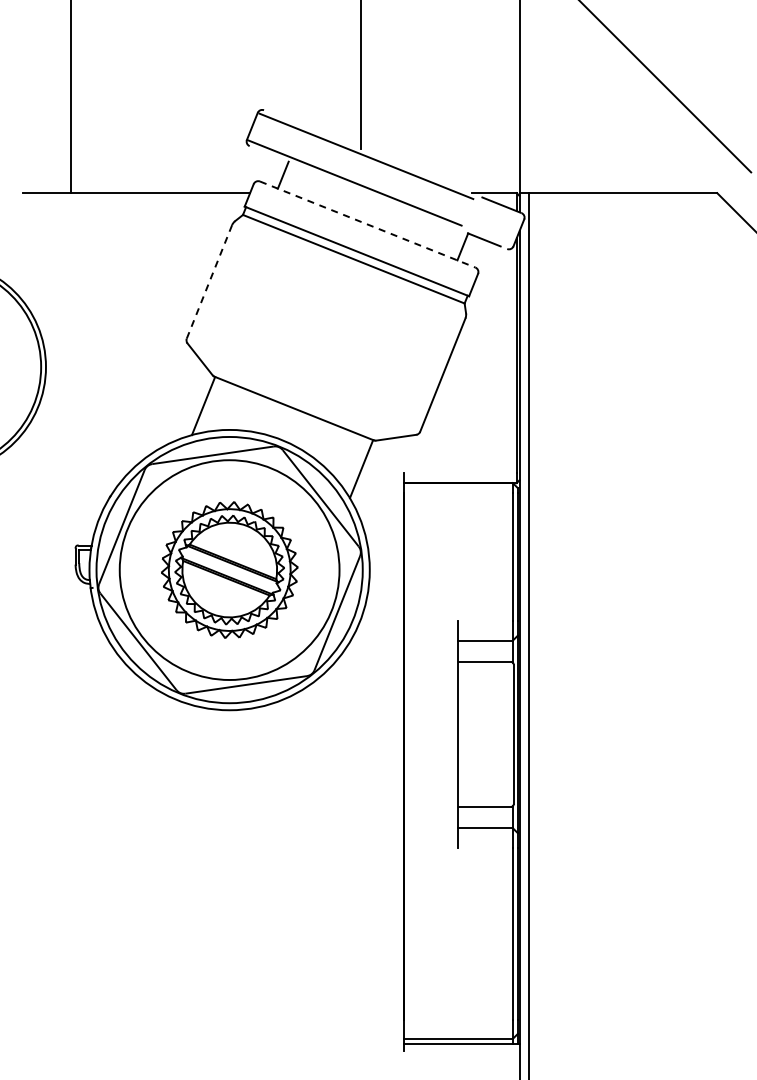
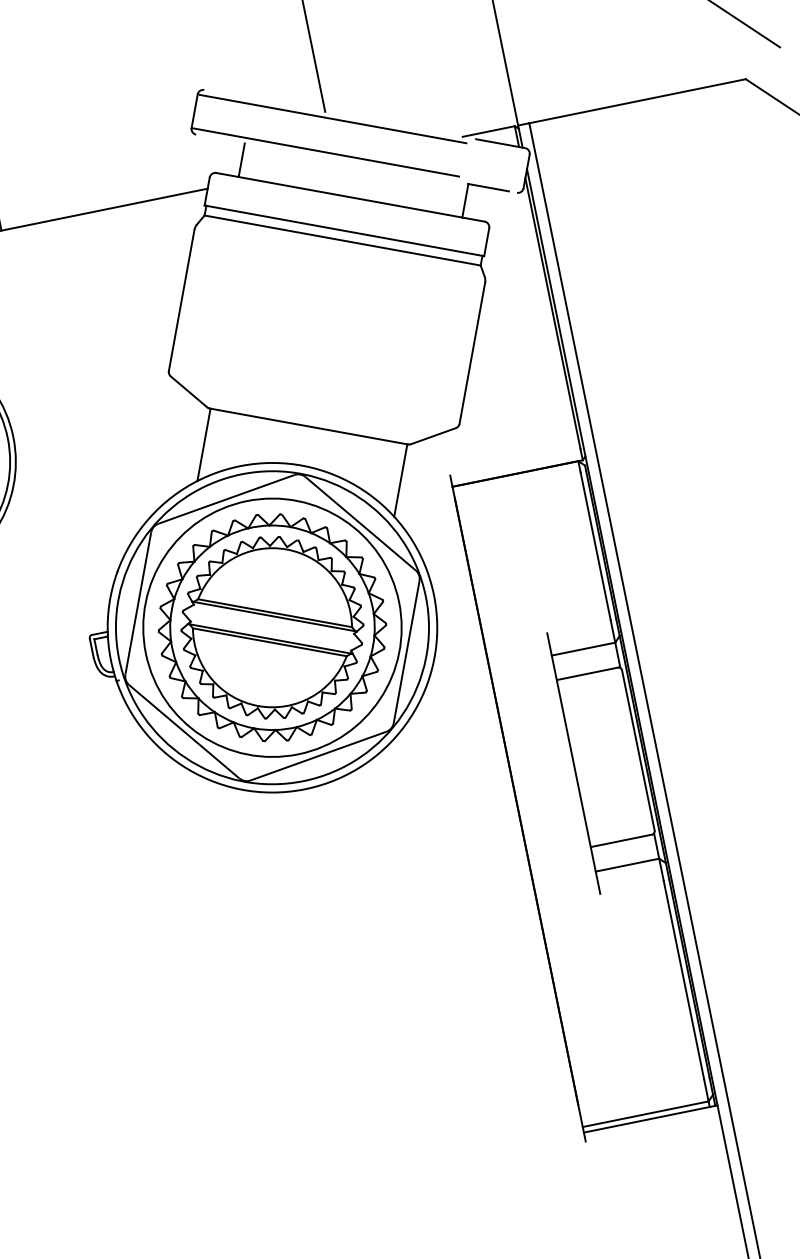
line: (367, 224) -> (350, 197), dashed -> solid
line: (209, 282) -> (181, 301), dashed -> solid
part: (229, 569) -> (272, 627), size x1.43

